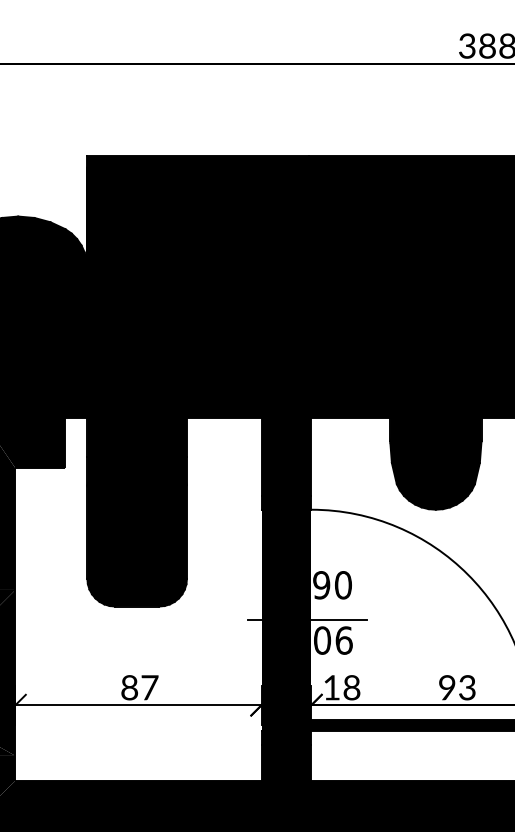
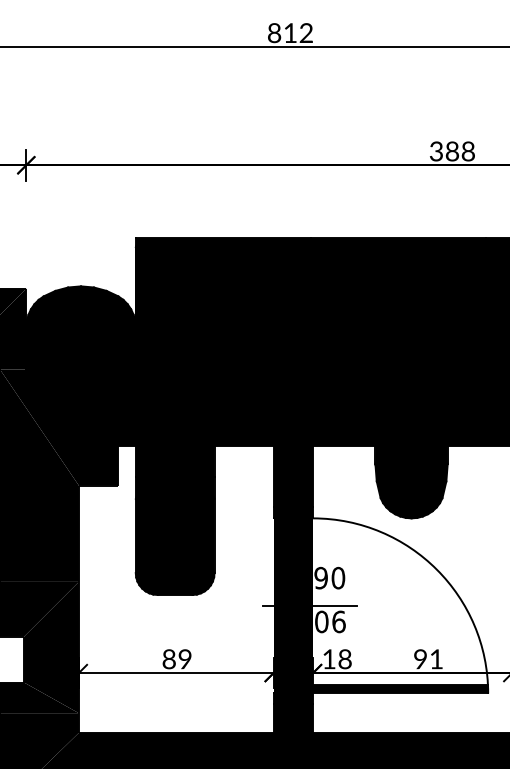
text: (150, 686) -> (185, 658), 87 -> 89
text: (467, 688) -> (436, 659), 93 -> 91

